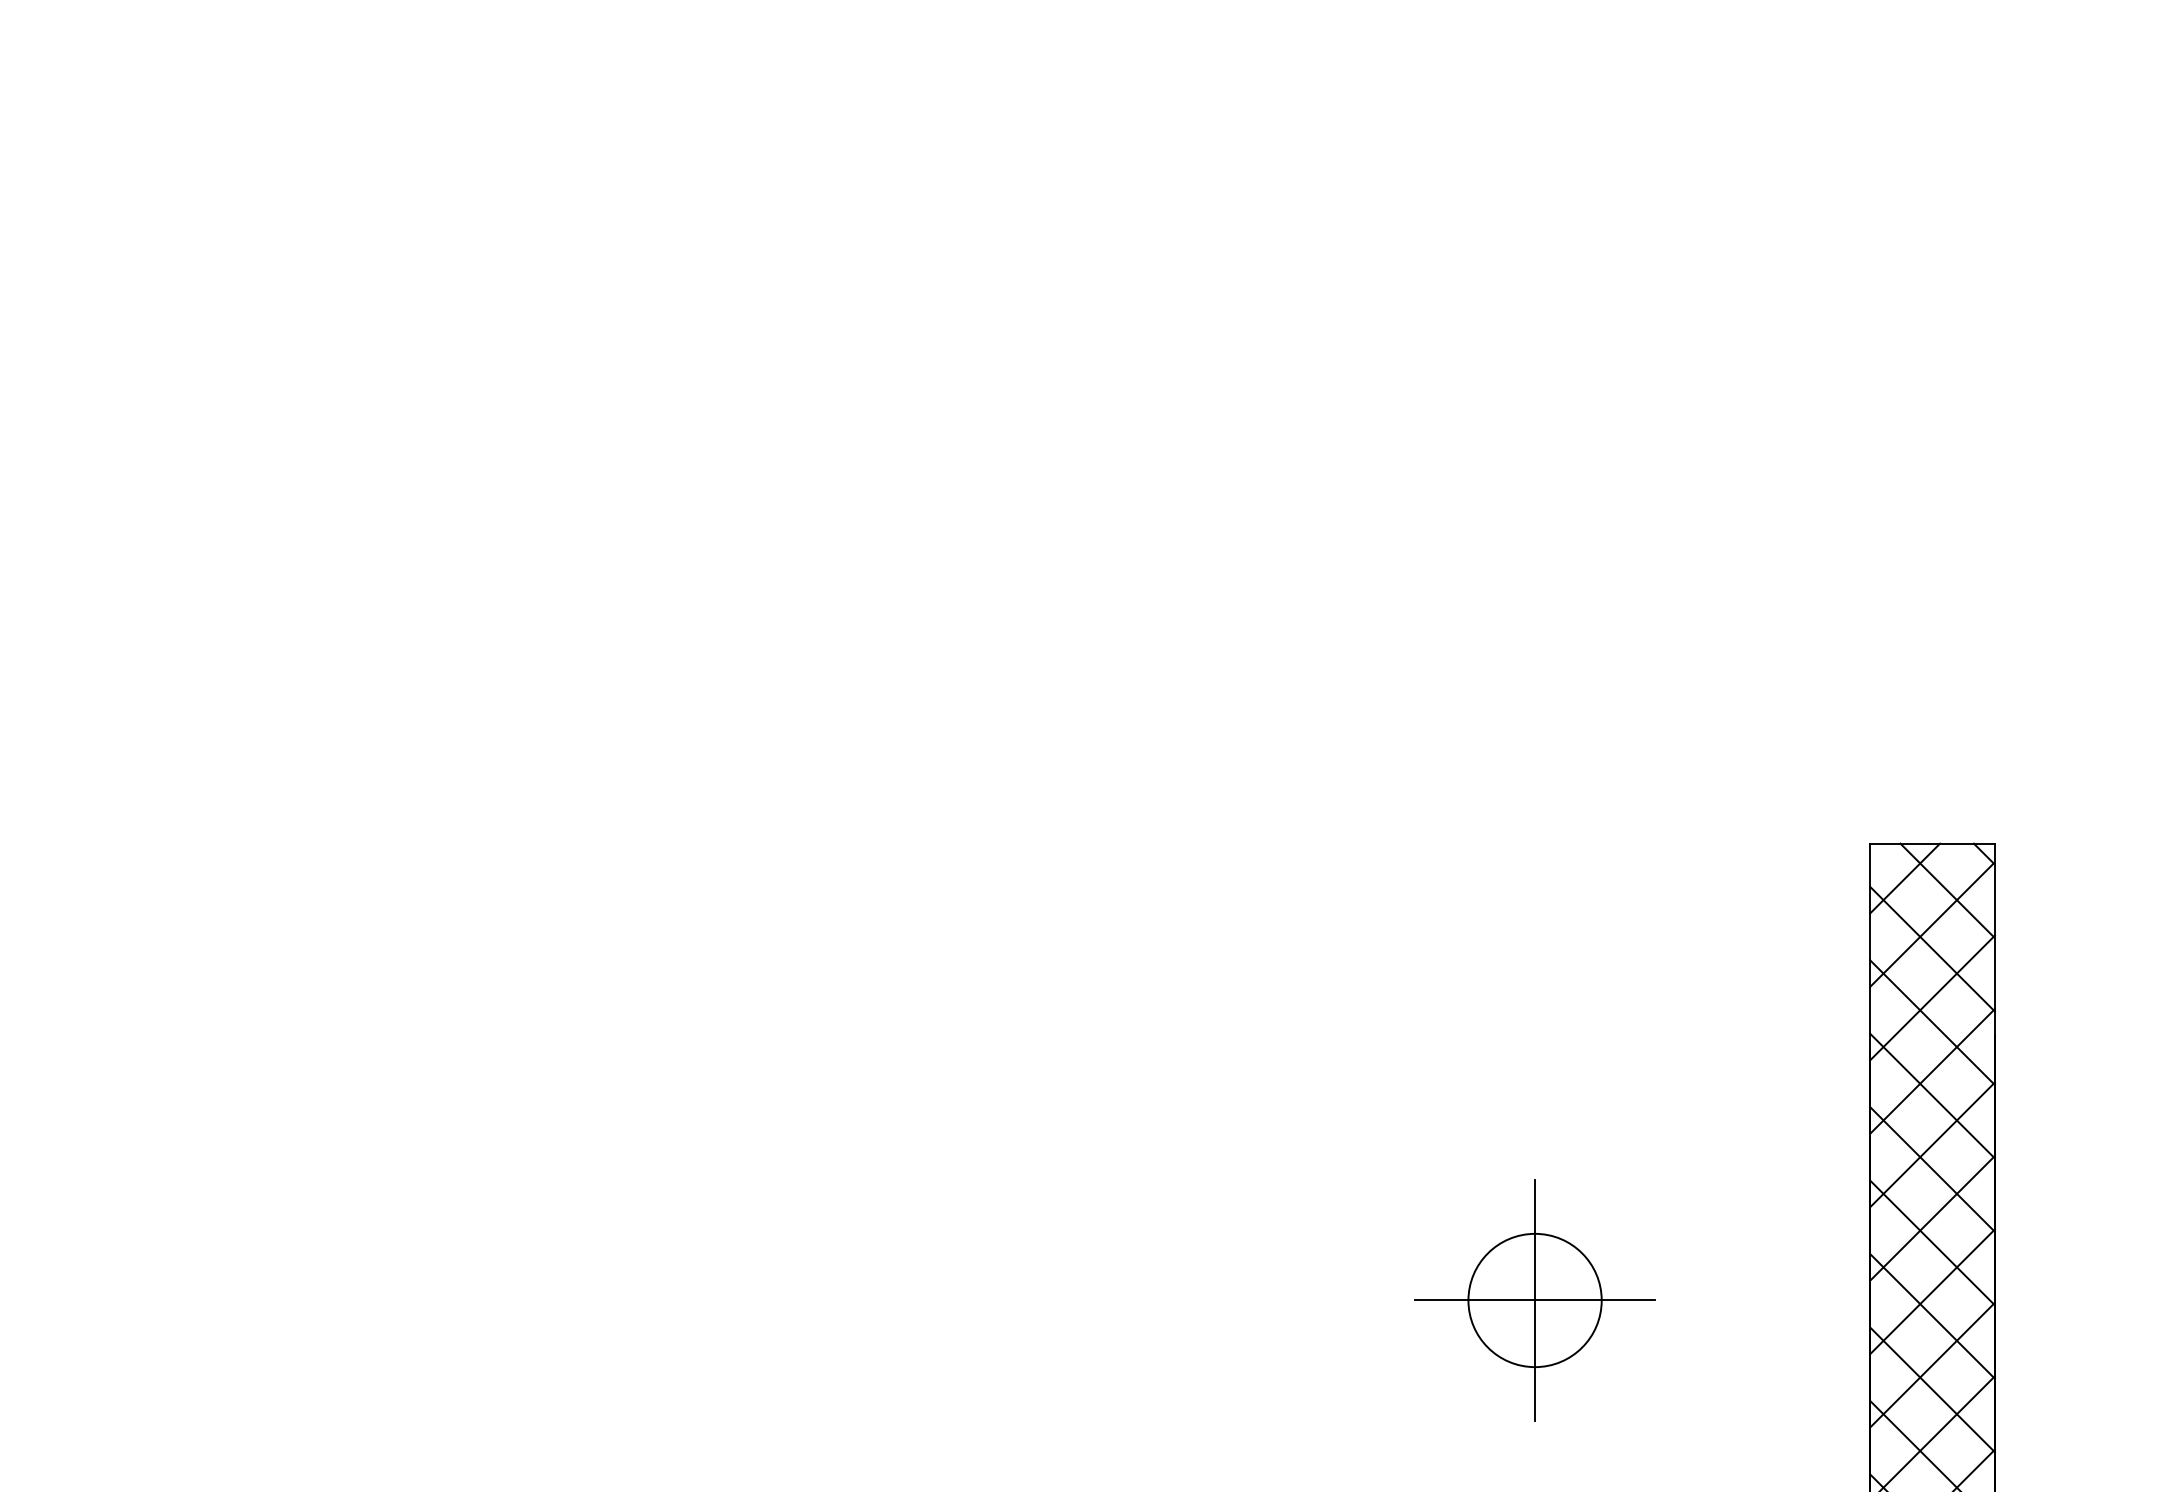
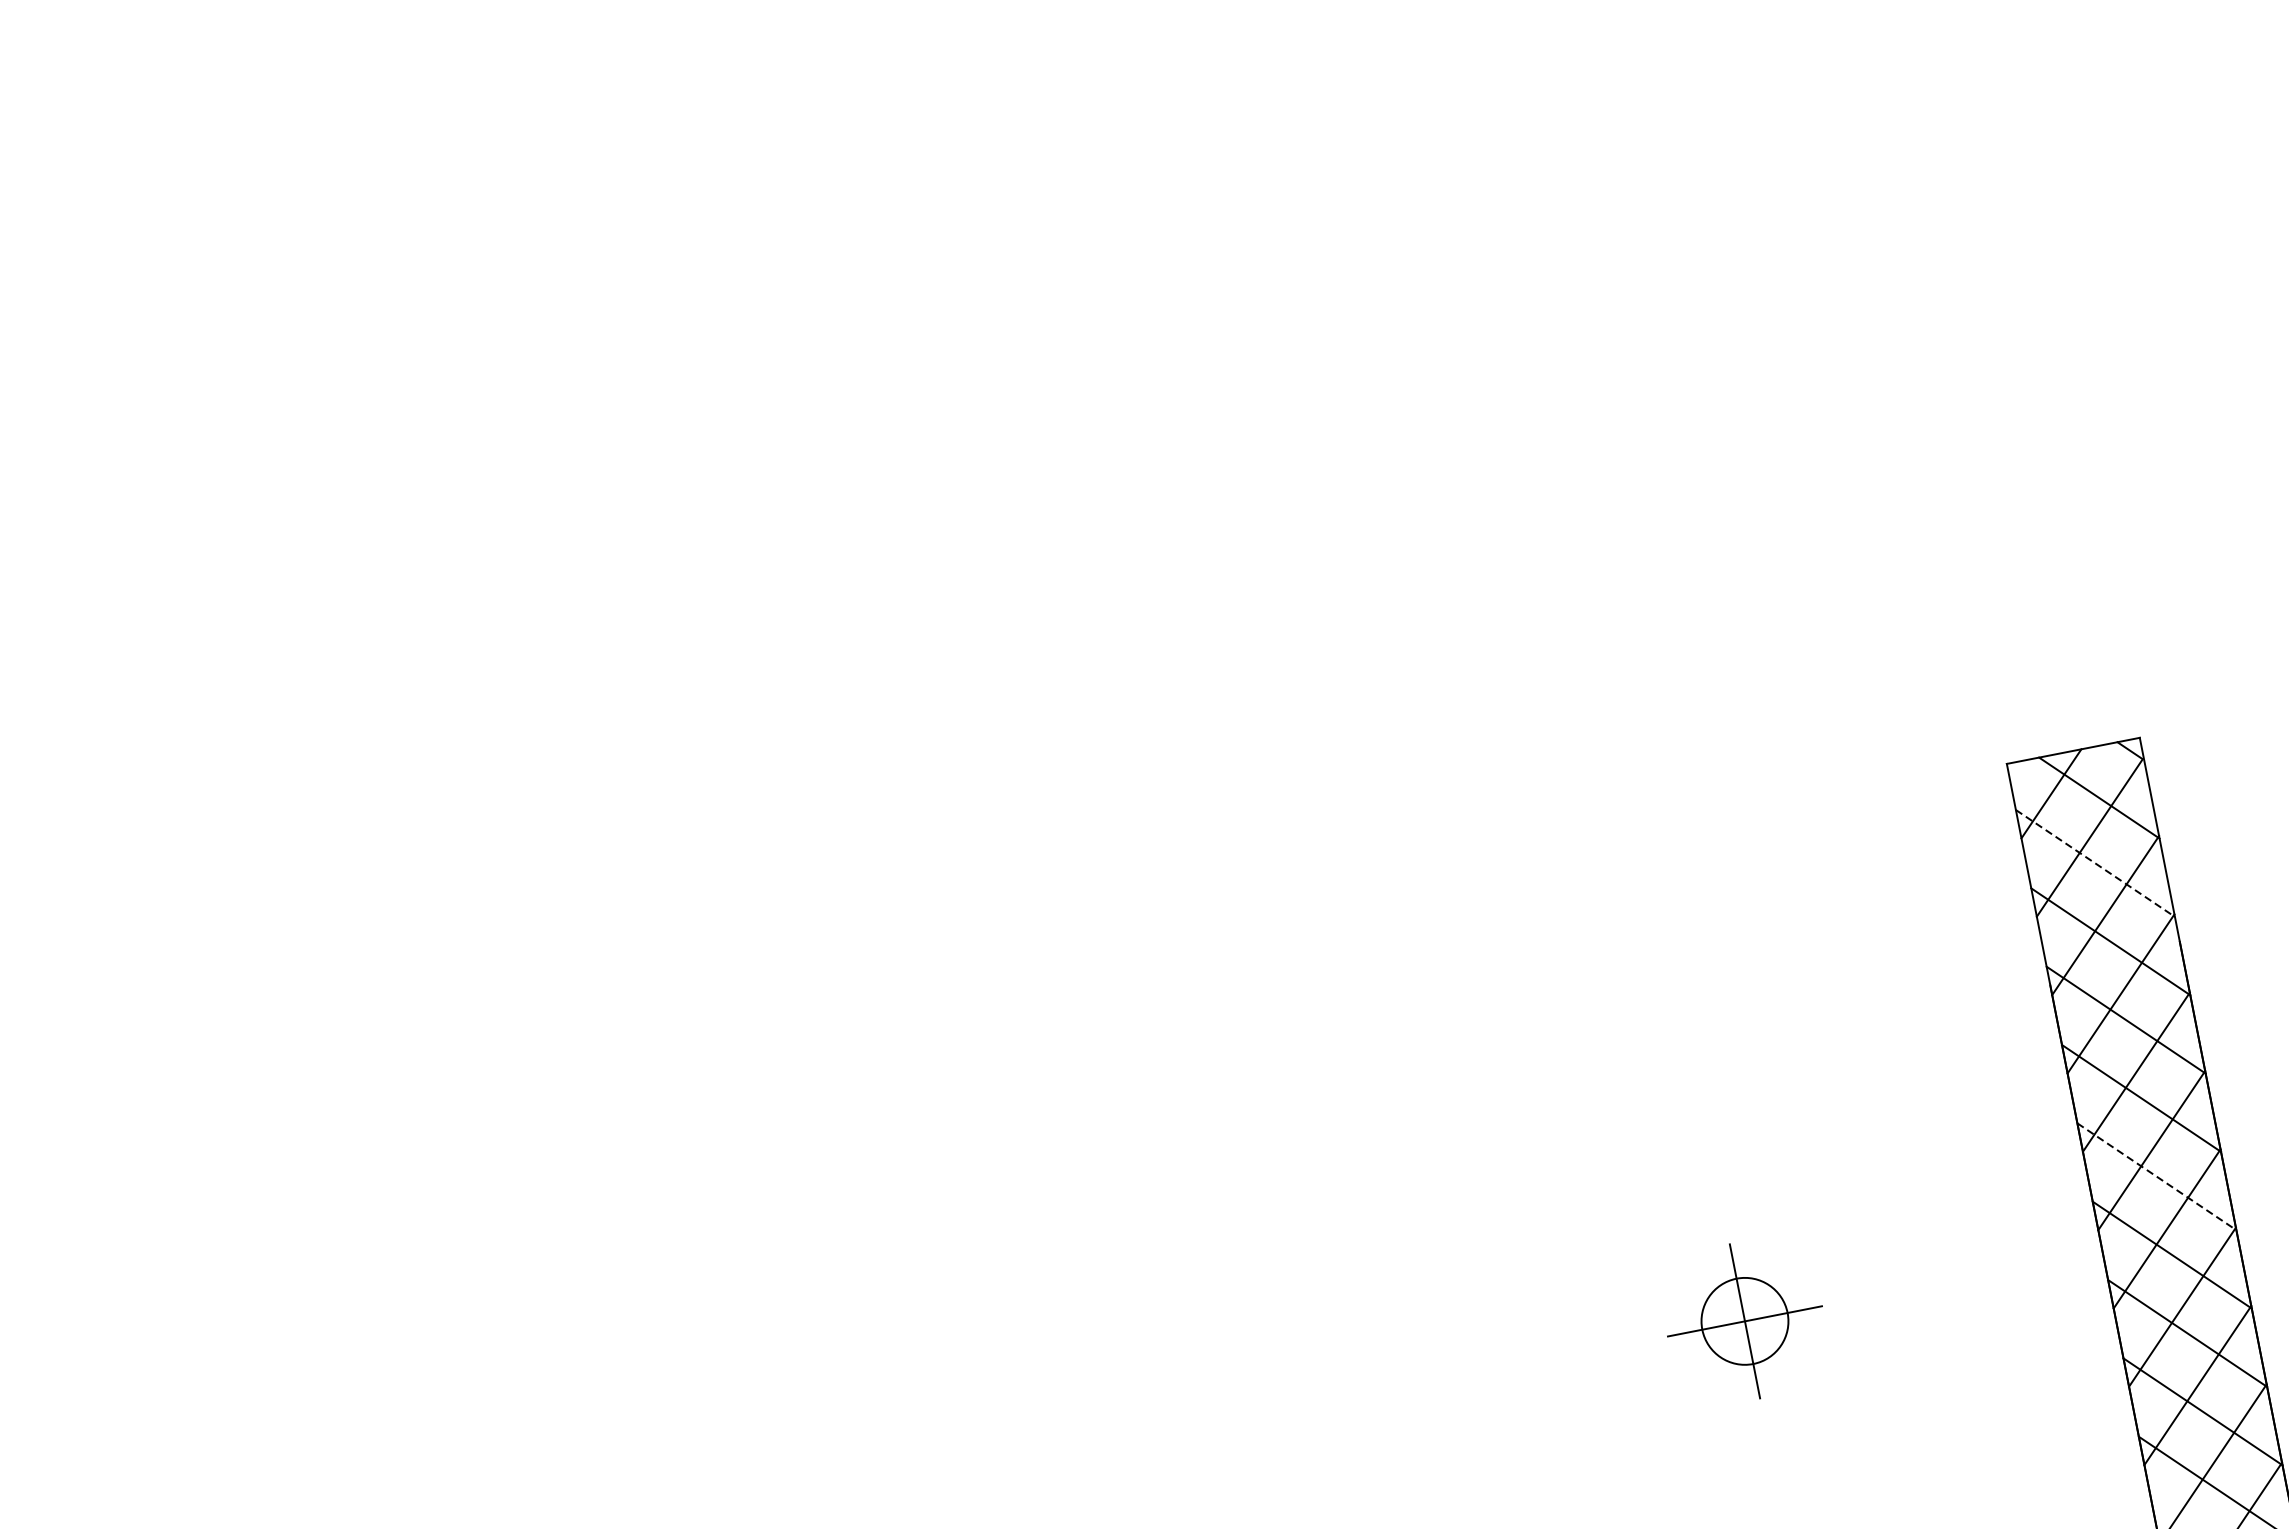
line: (1932, 949) -> (2095, 863), solid -> dashed
line: (1932, 1243) -> (2157, 1177), solid -> dashed
part: (1534, 1300) -> (1744, 1321), size x0.6

